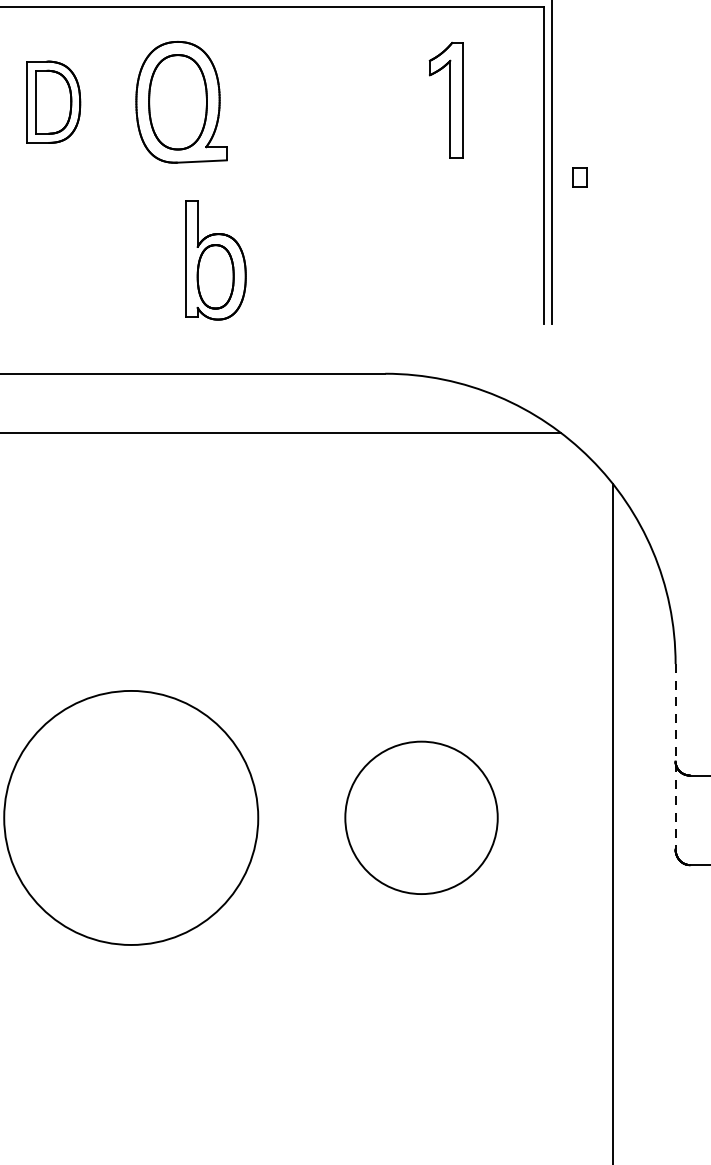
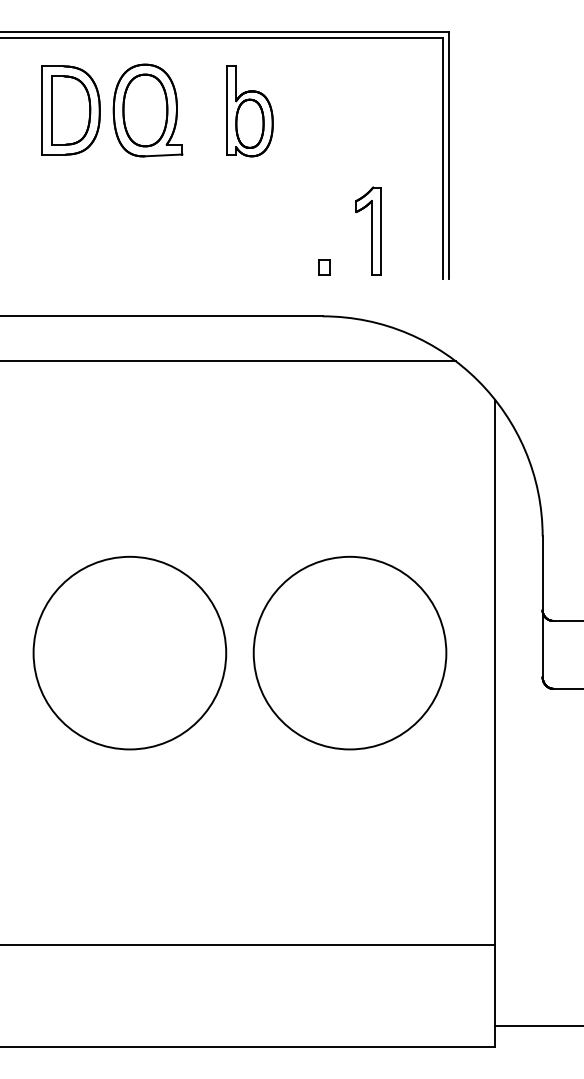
part: (445, 99) -> (368, 230), moved
part: (52, 102) -> (70, 110), size x1.43
part: (180, 102) -> (147, 110), moved
part: (580, 177) -> (324, 267), moved
part: (215, 260) -> (249, 111), moved
line: (675, 757) -> (542, 607), dashed -> solid
circle: (420, 817) -> (349, 652), size x1.67

